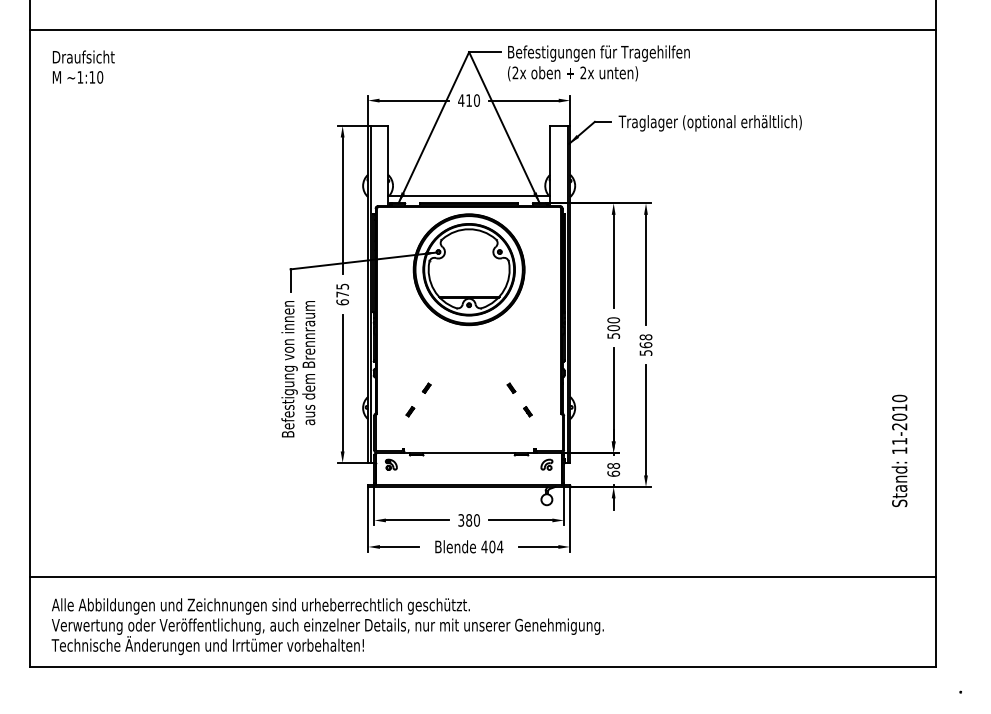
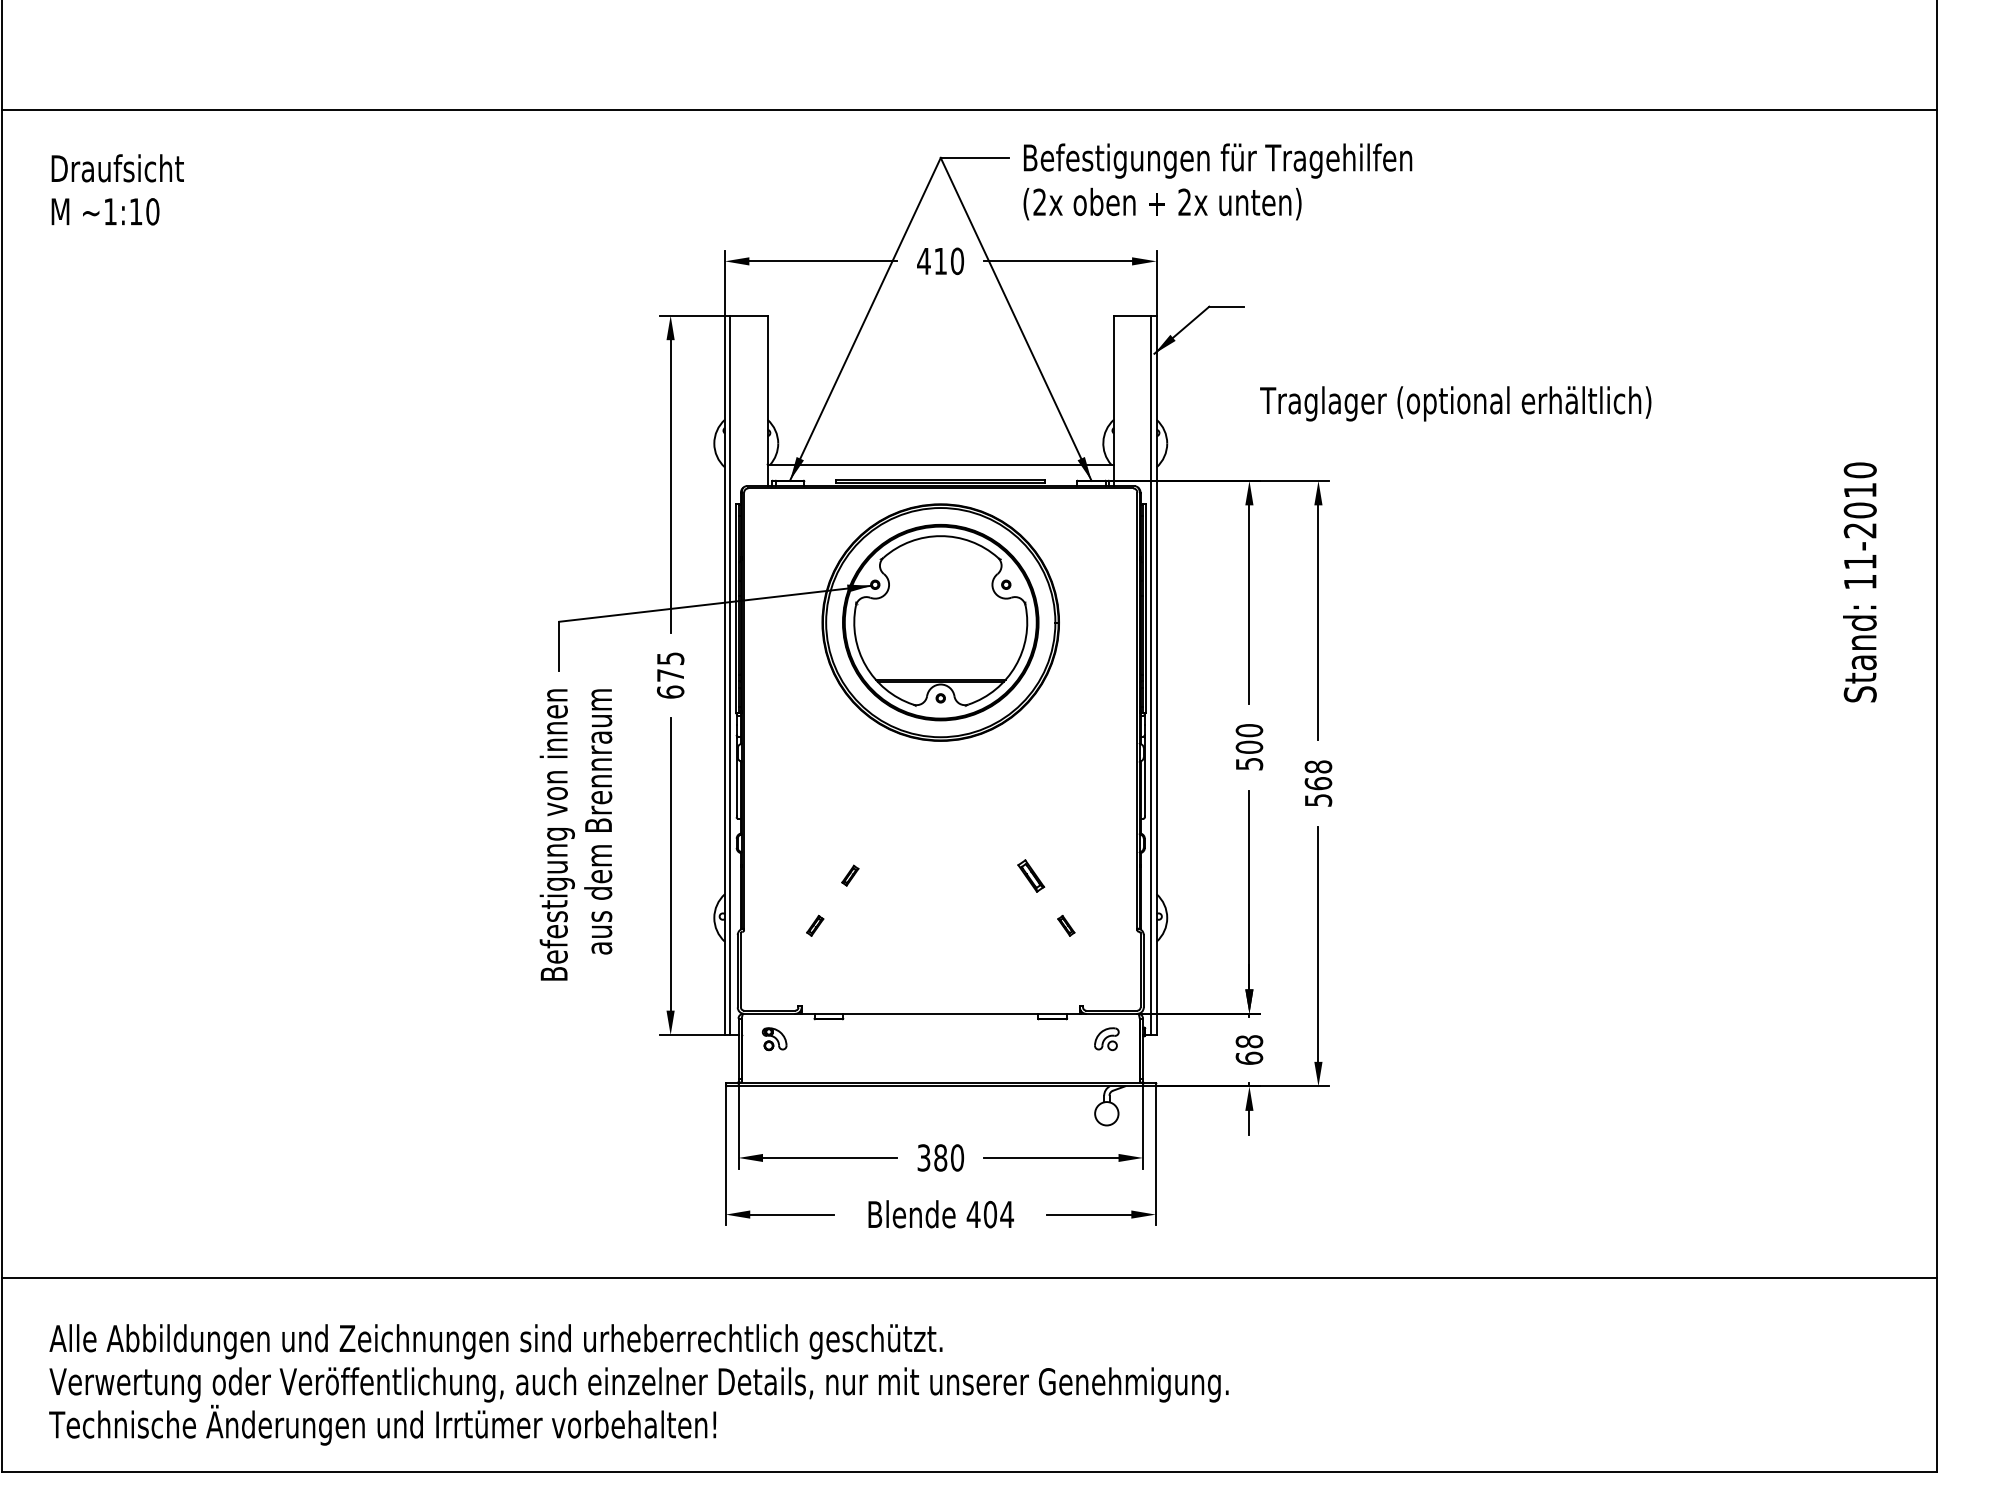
text: (709, 123) -> (1454, 404), moved
part: (511, 387) -> (1031, 874), size x1.6
text: (899, 450) -> (1859, 581), moved

